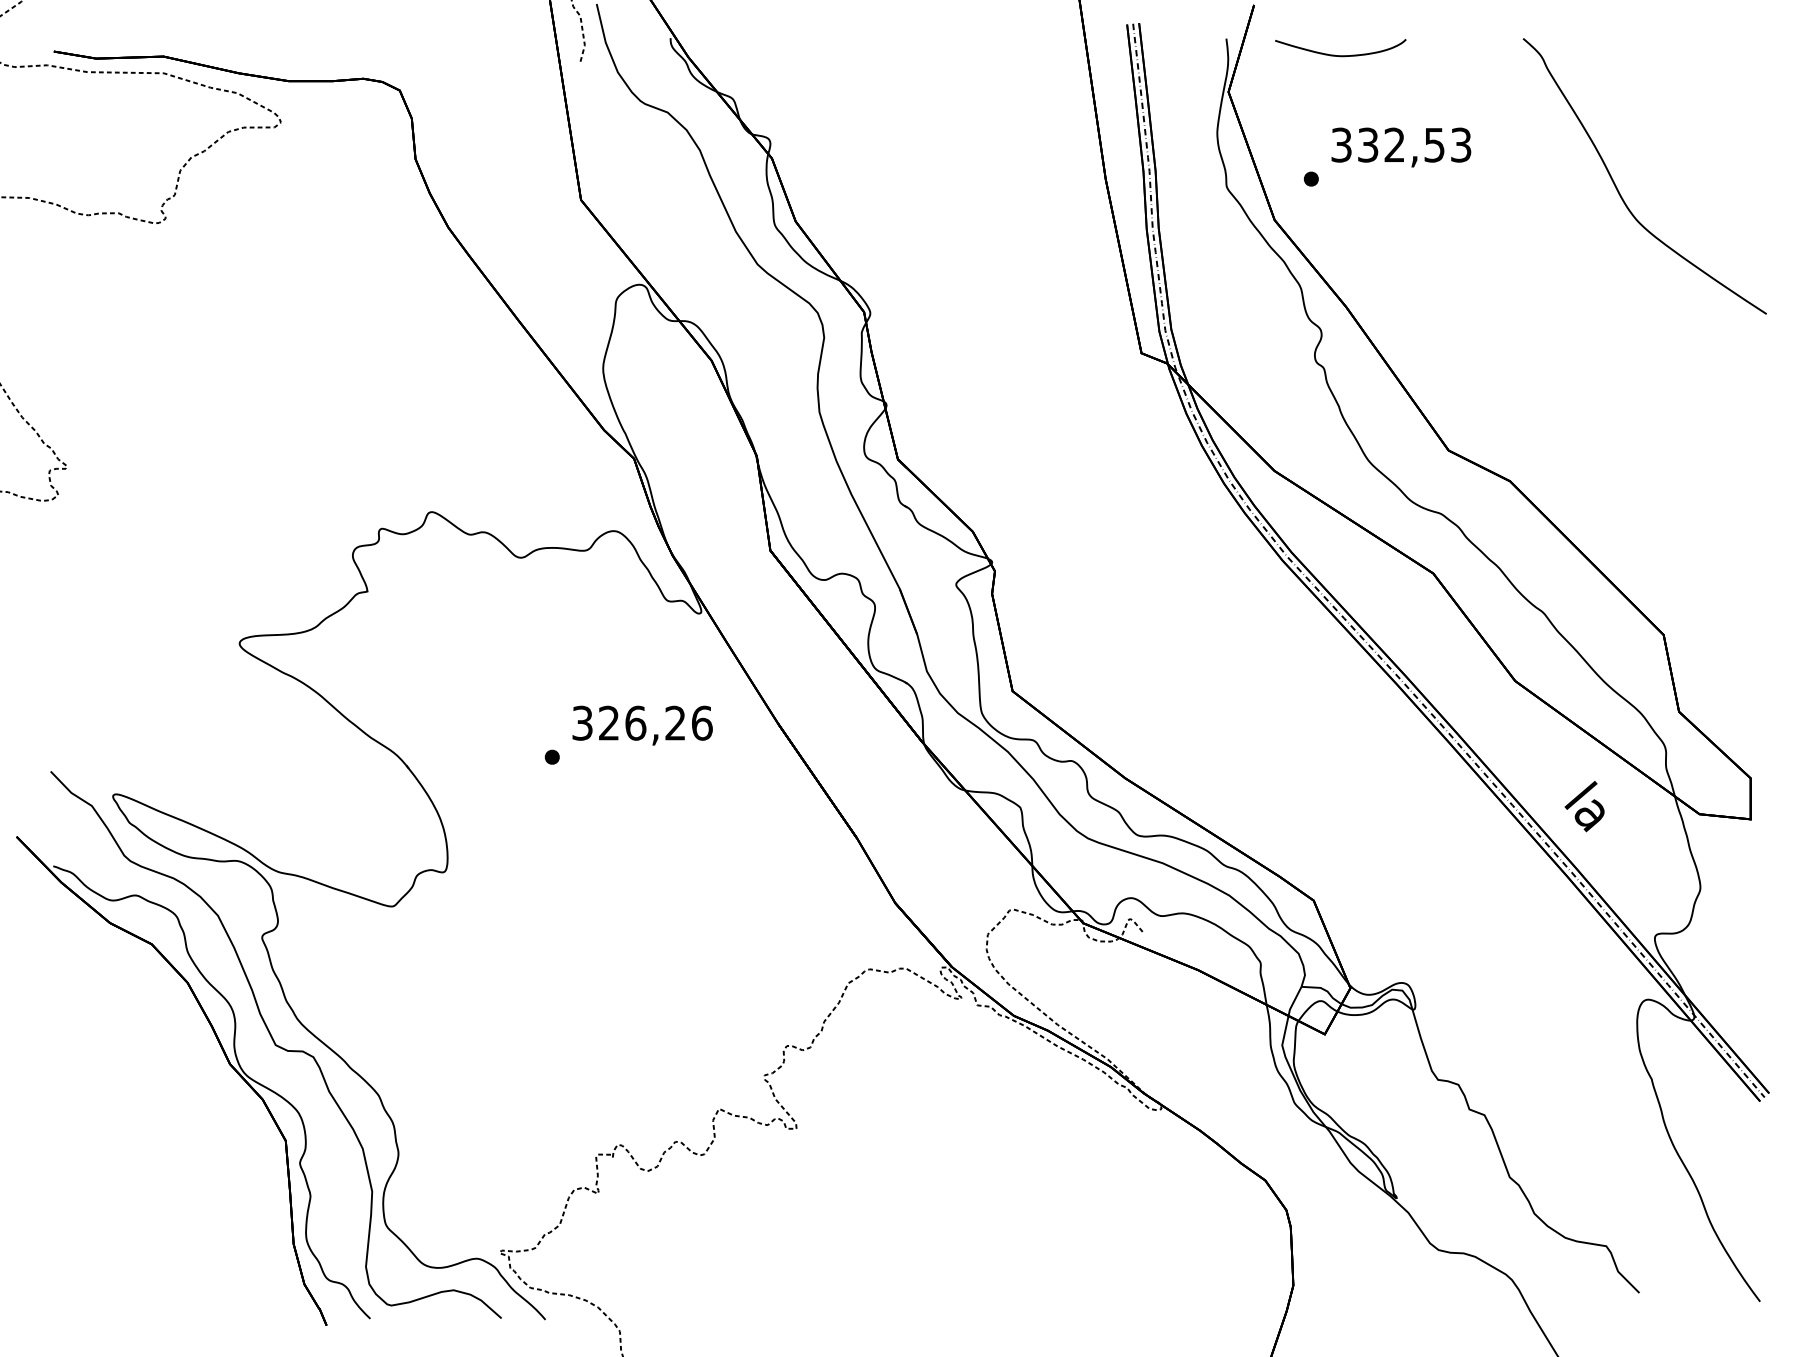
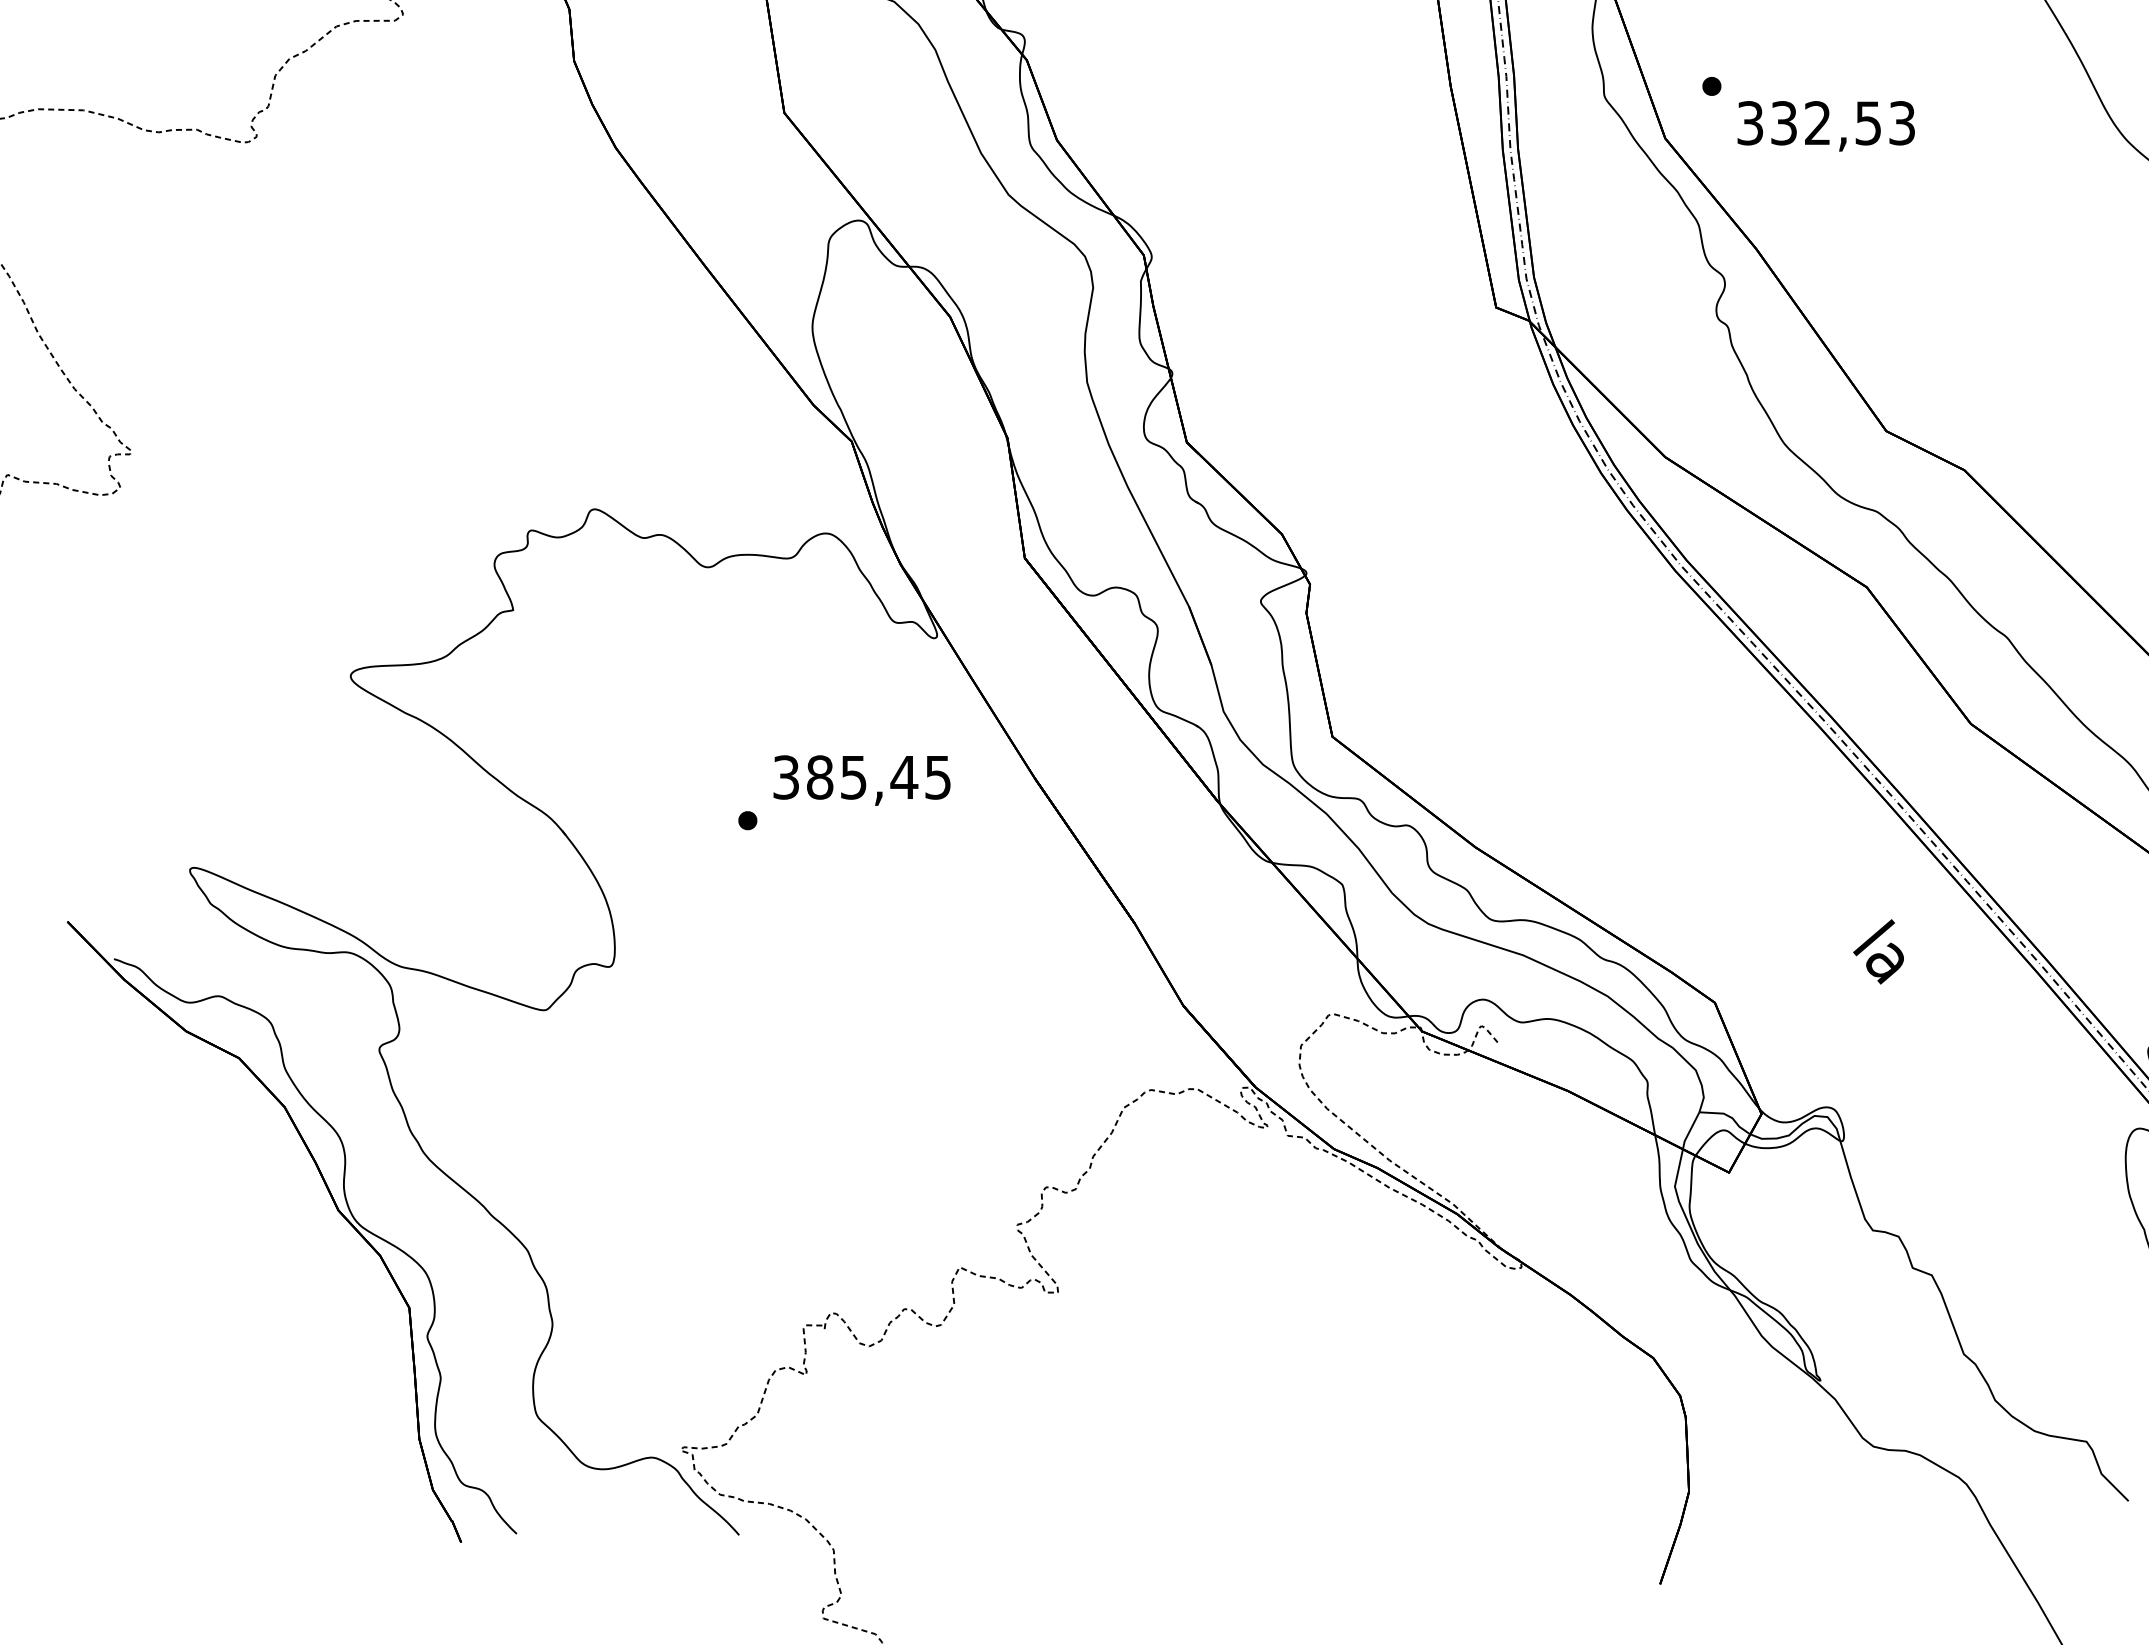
text: (1401, 147) -> (1826, 126), moved
text: (655, 722) -> (878, 776), 326,26 -> 385,45
text: (1584, 806) -> (1878, 951), moved
curve: (275, 1044) -> (396, 1185), removed

